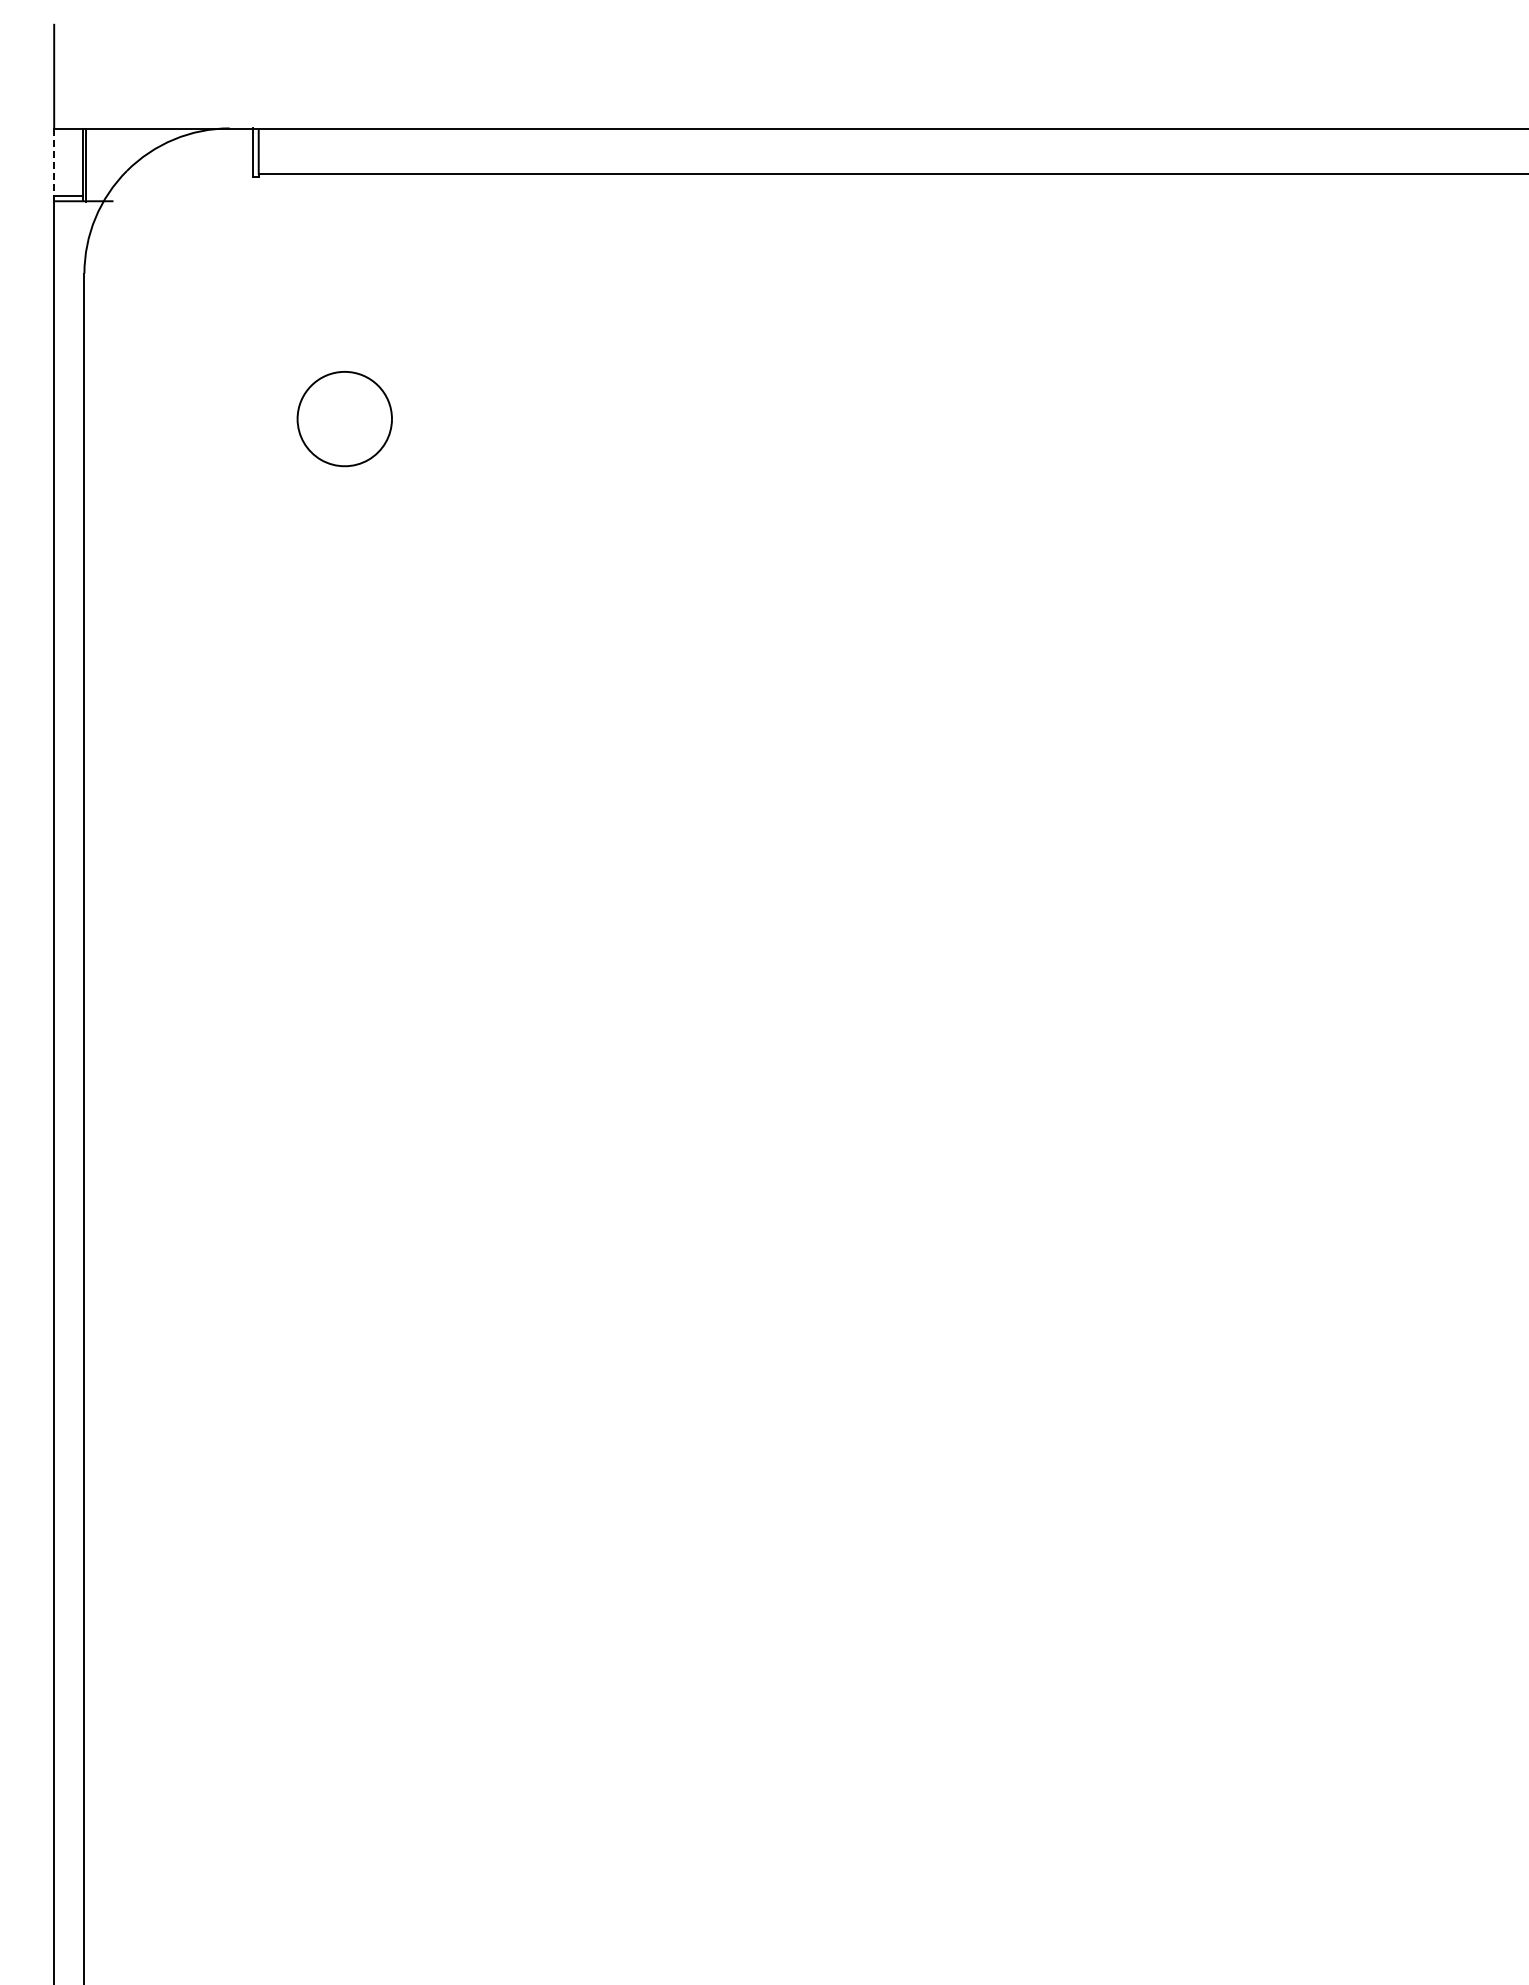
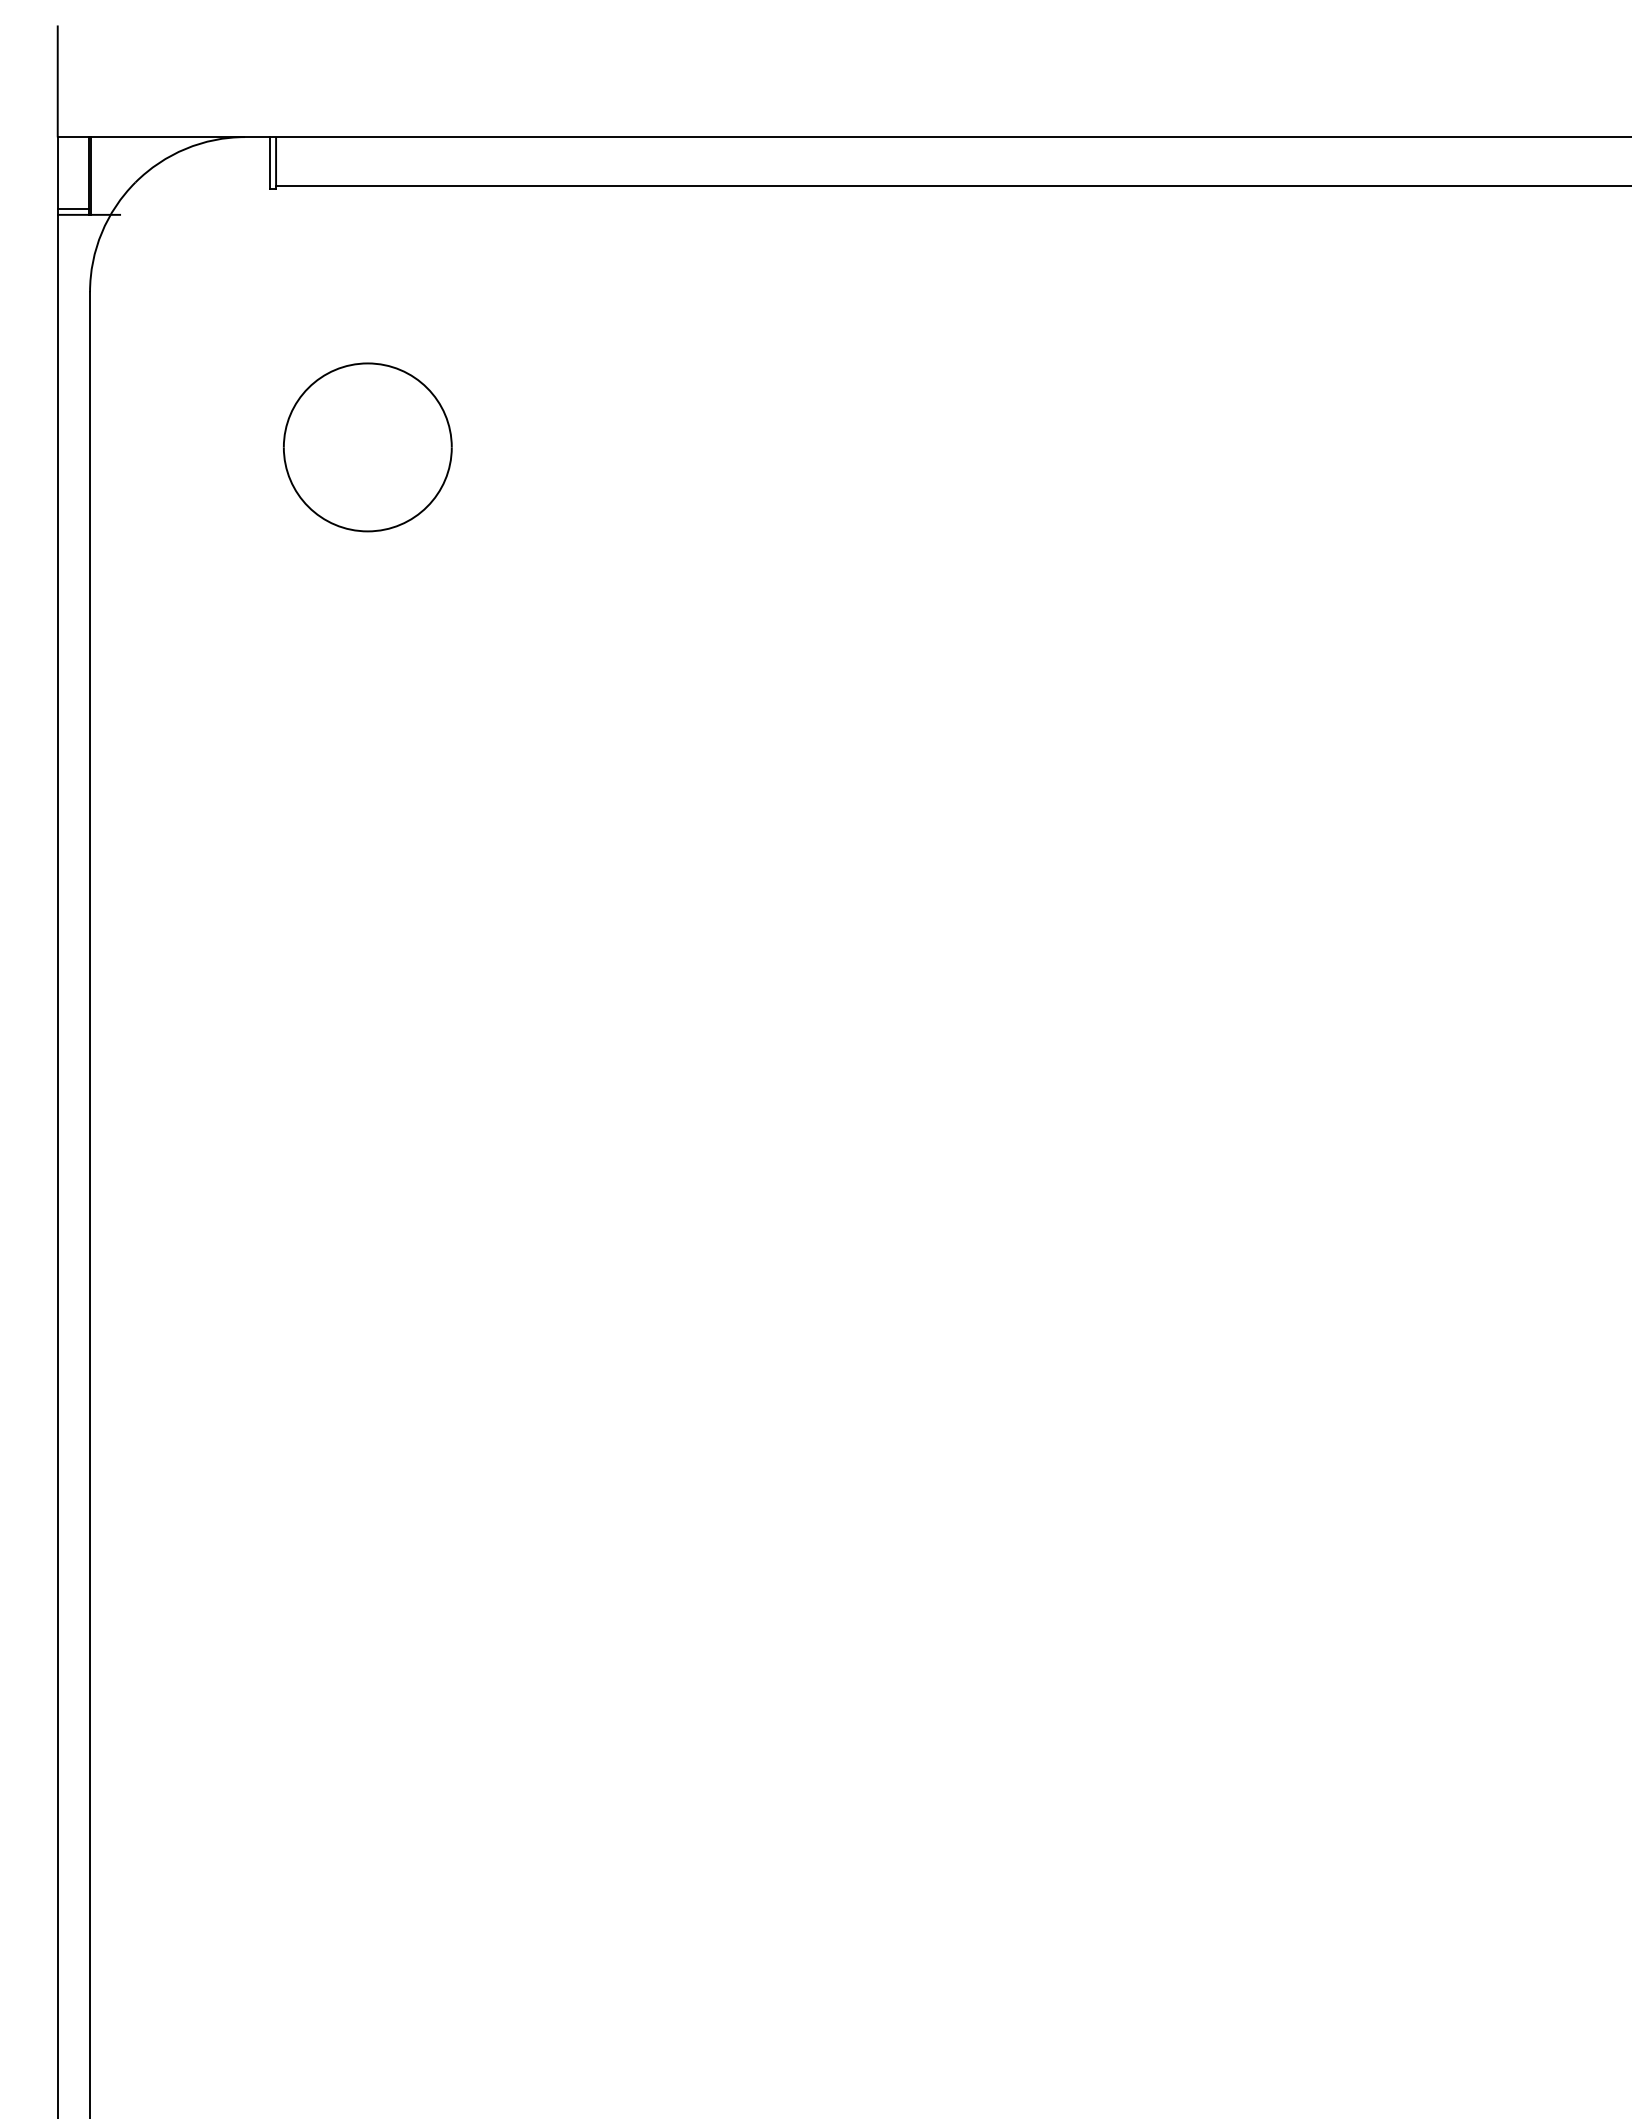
line: (54, 162) -> (58, 173), dashed -> solid
part: (344, 418) -> (367, 446), size x1.67

